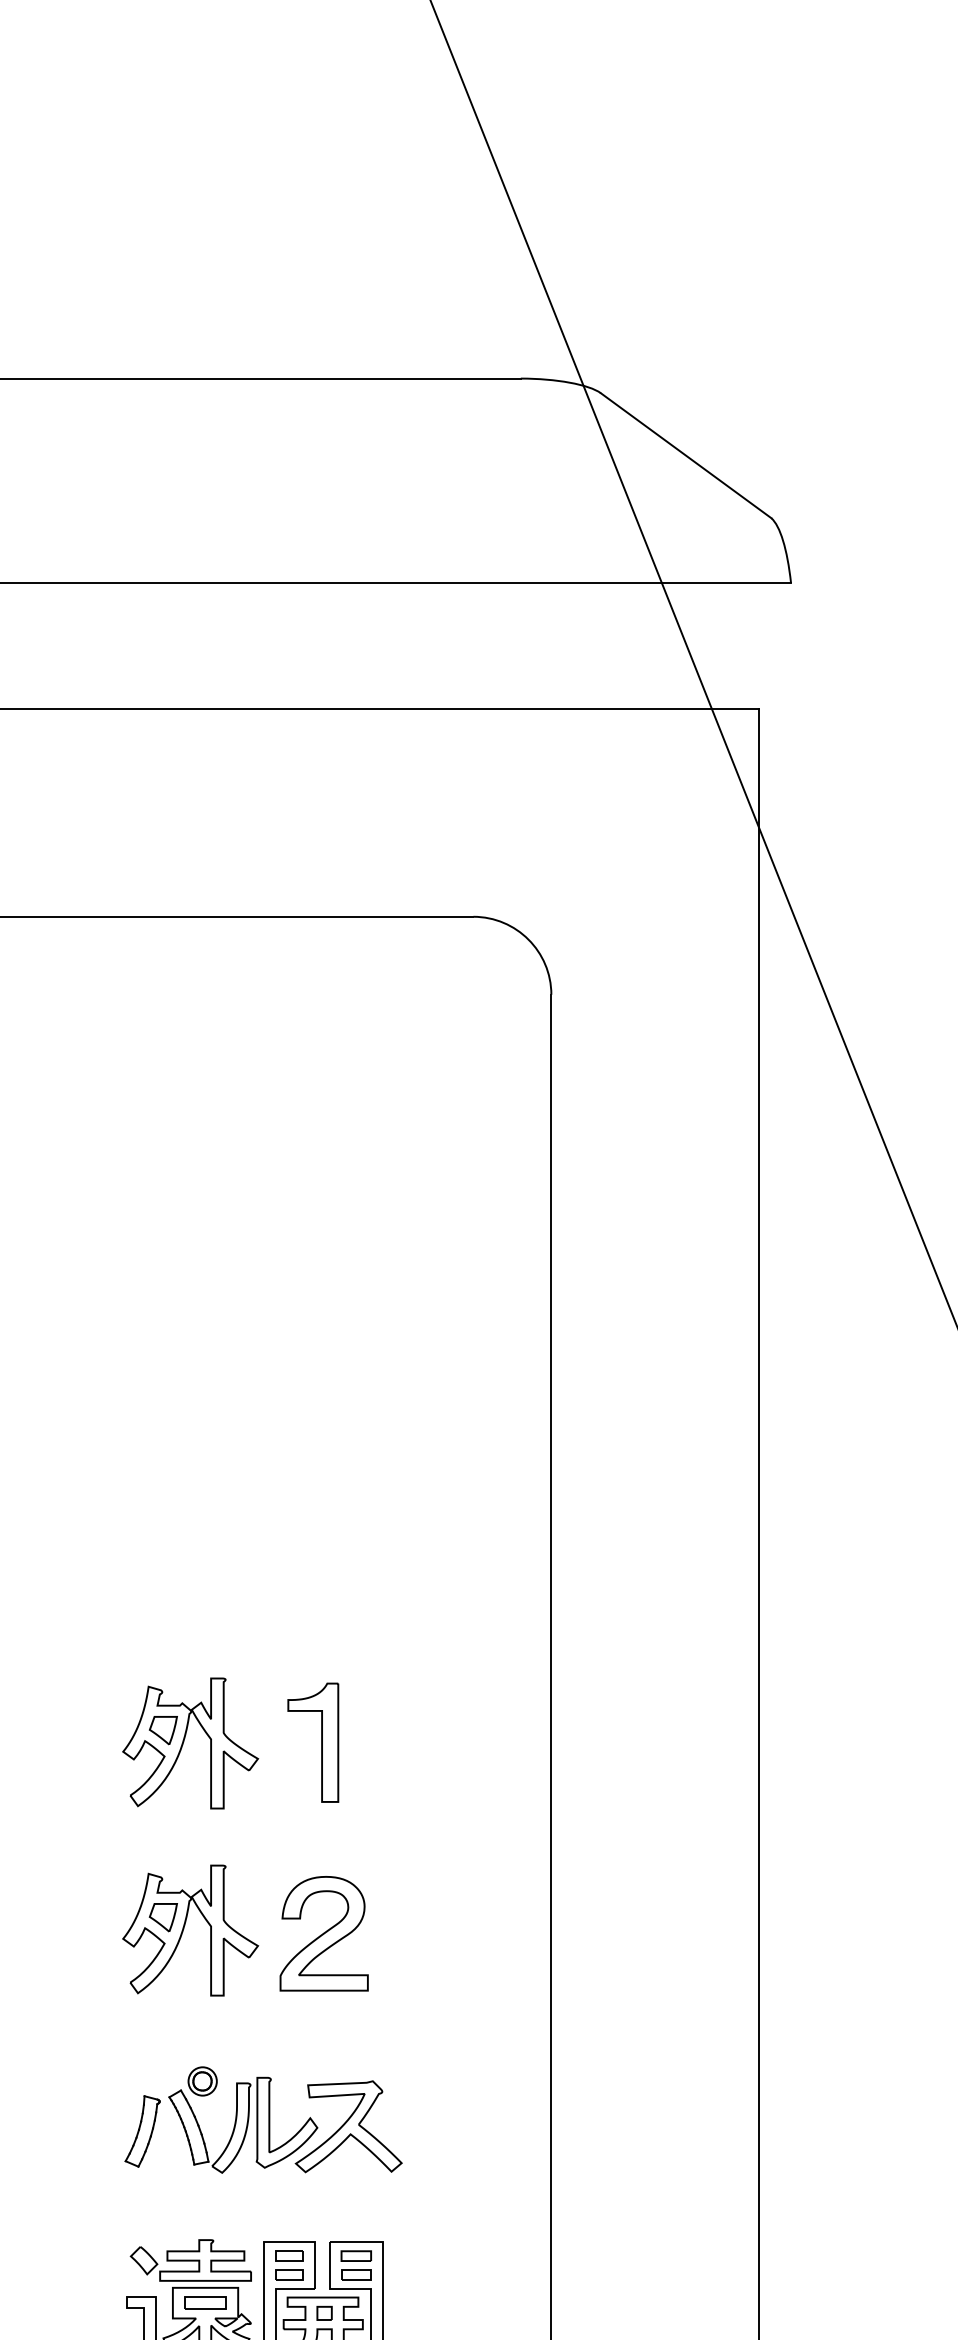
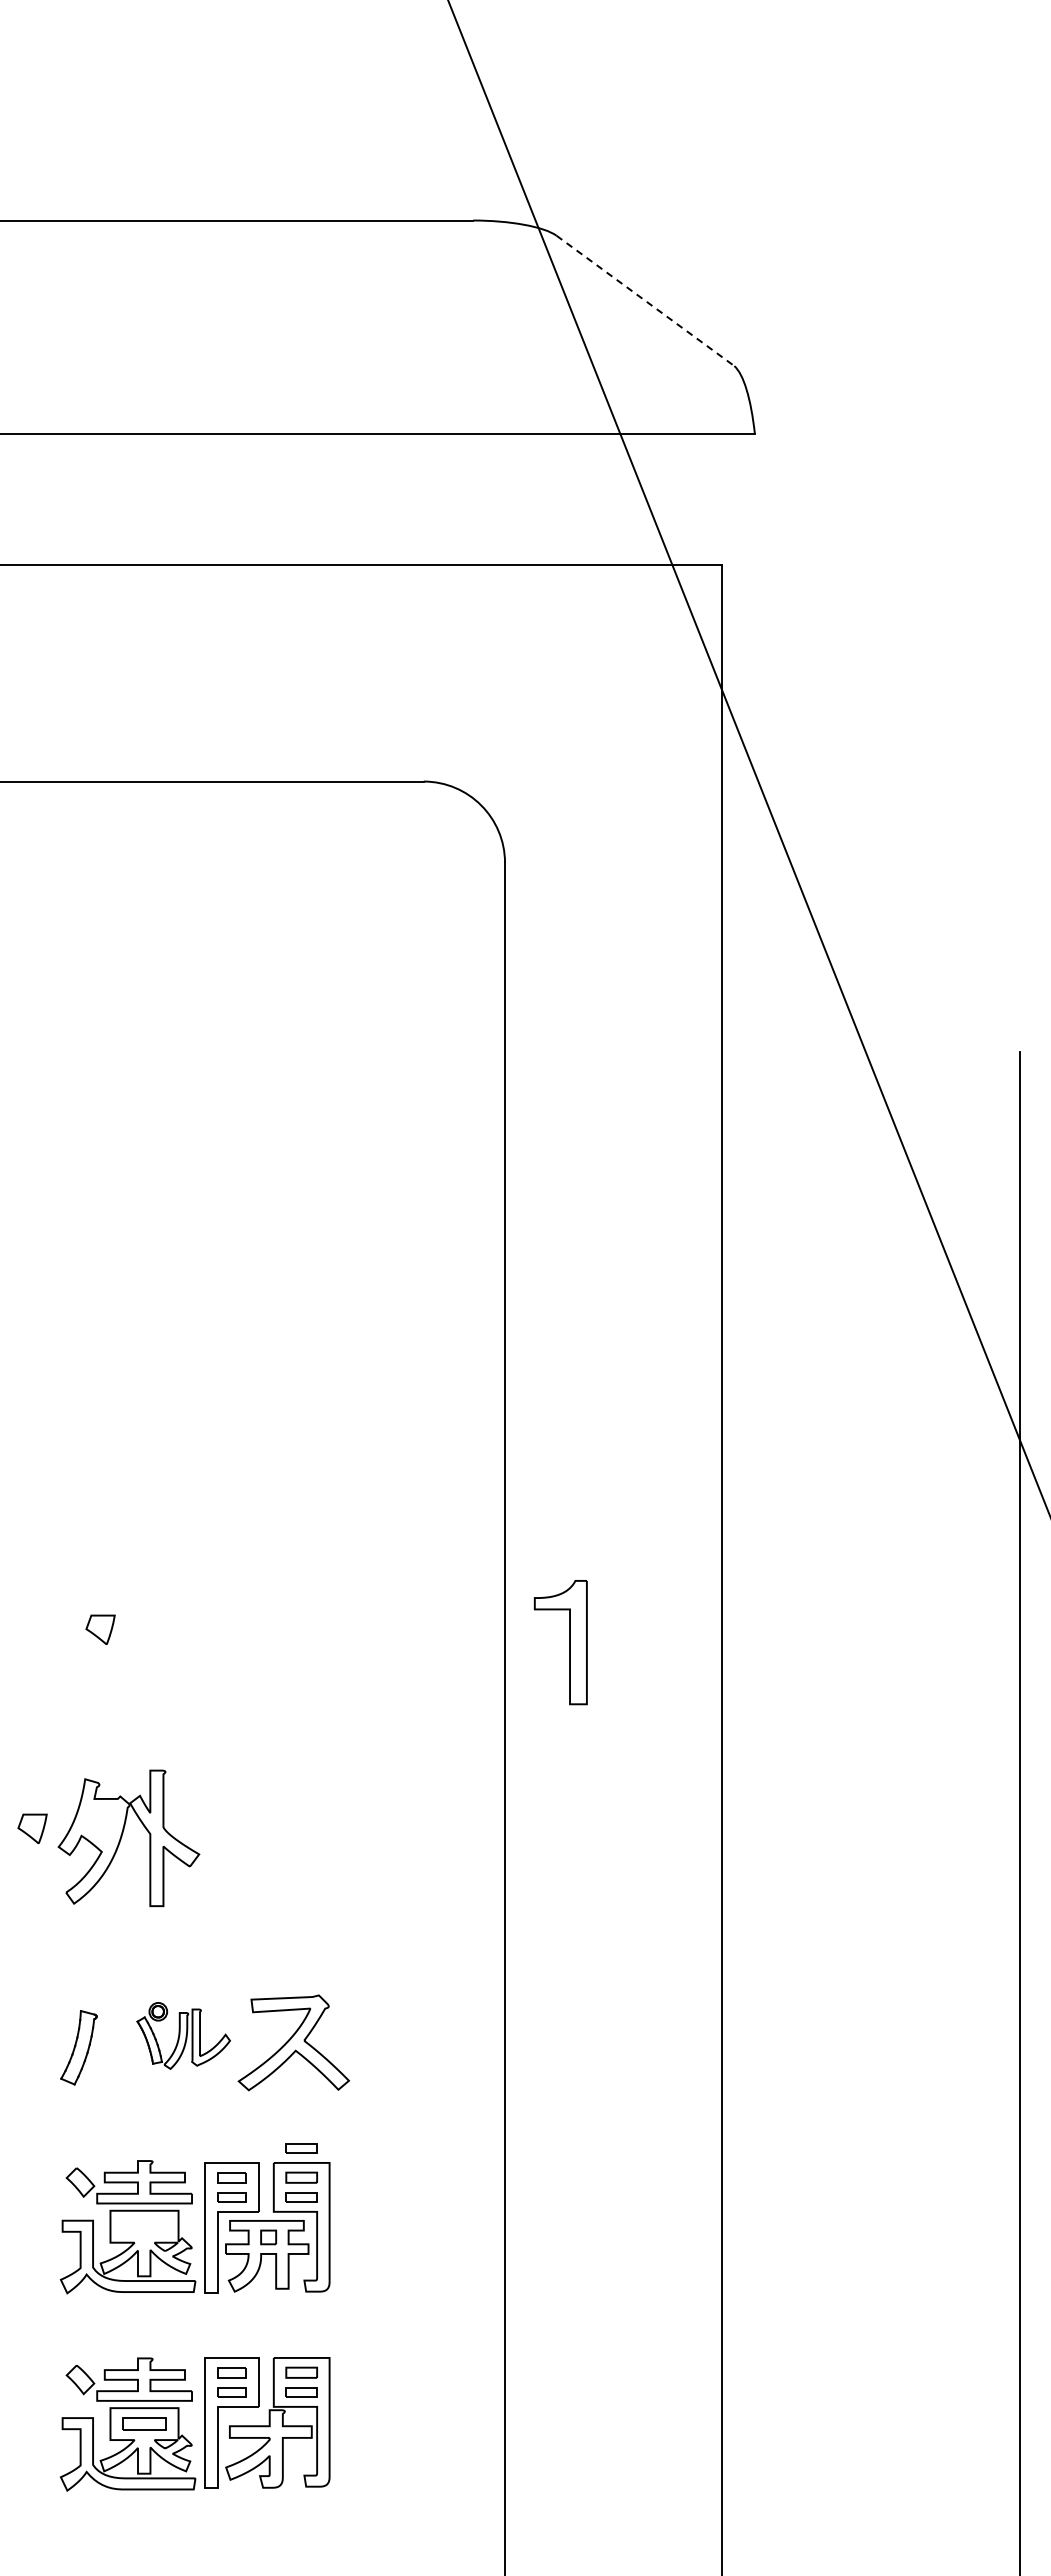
line: (686, 456) -> (645, 301), solid -> dashed
part: (184, 1741) -> (122, 1641), removed
curve: (321, 1742) -> (569, 1642), moved
curve: (160, 1923) -> (29, 1834), moved
curve: (323, 1933) -> (267, 1841), removed
part: (242, 2119) -> (183, 2035), size x0.6
line: (356, 2224) -> (301, 2144), added
line: (205, 2297) -> (144, 2220), removed

